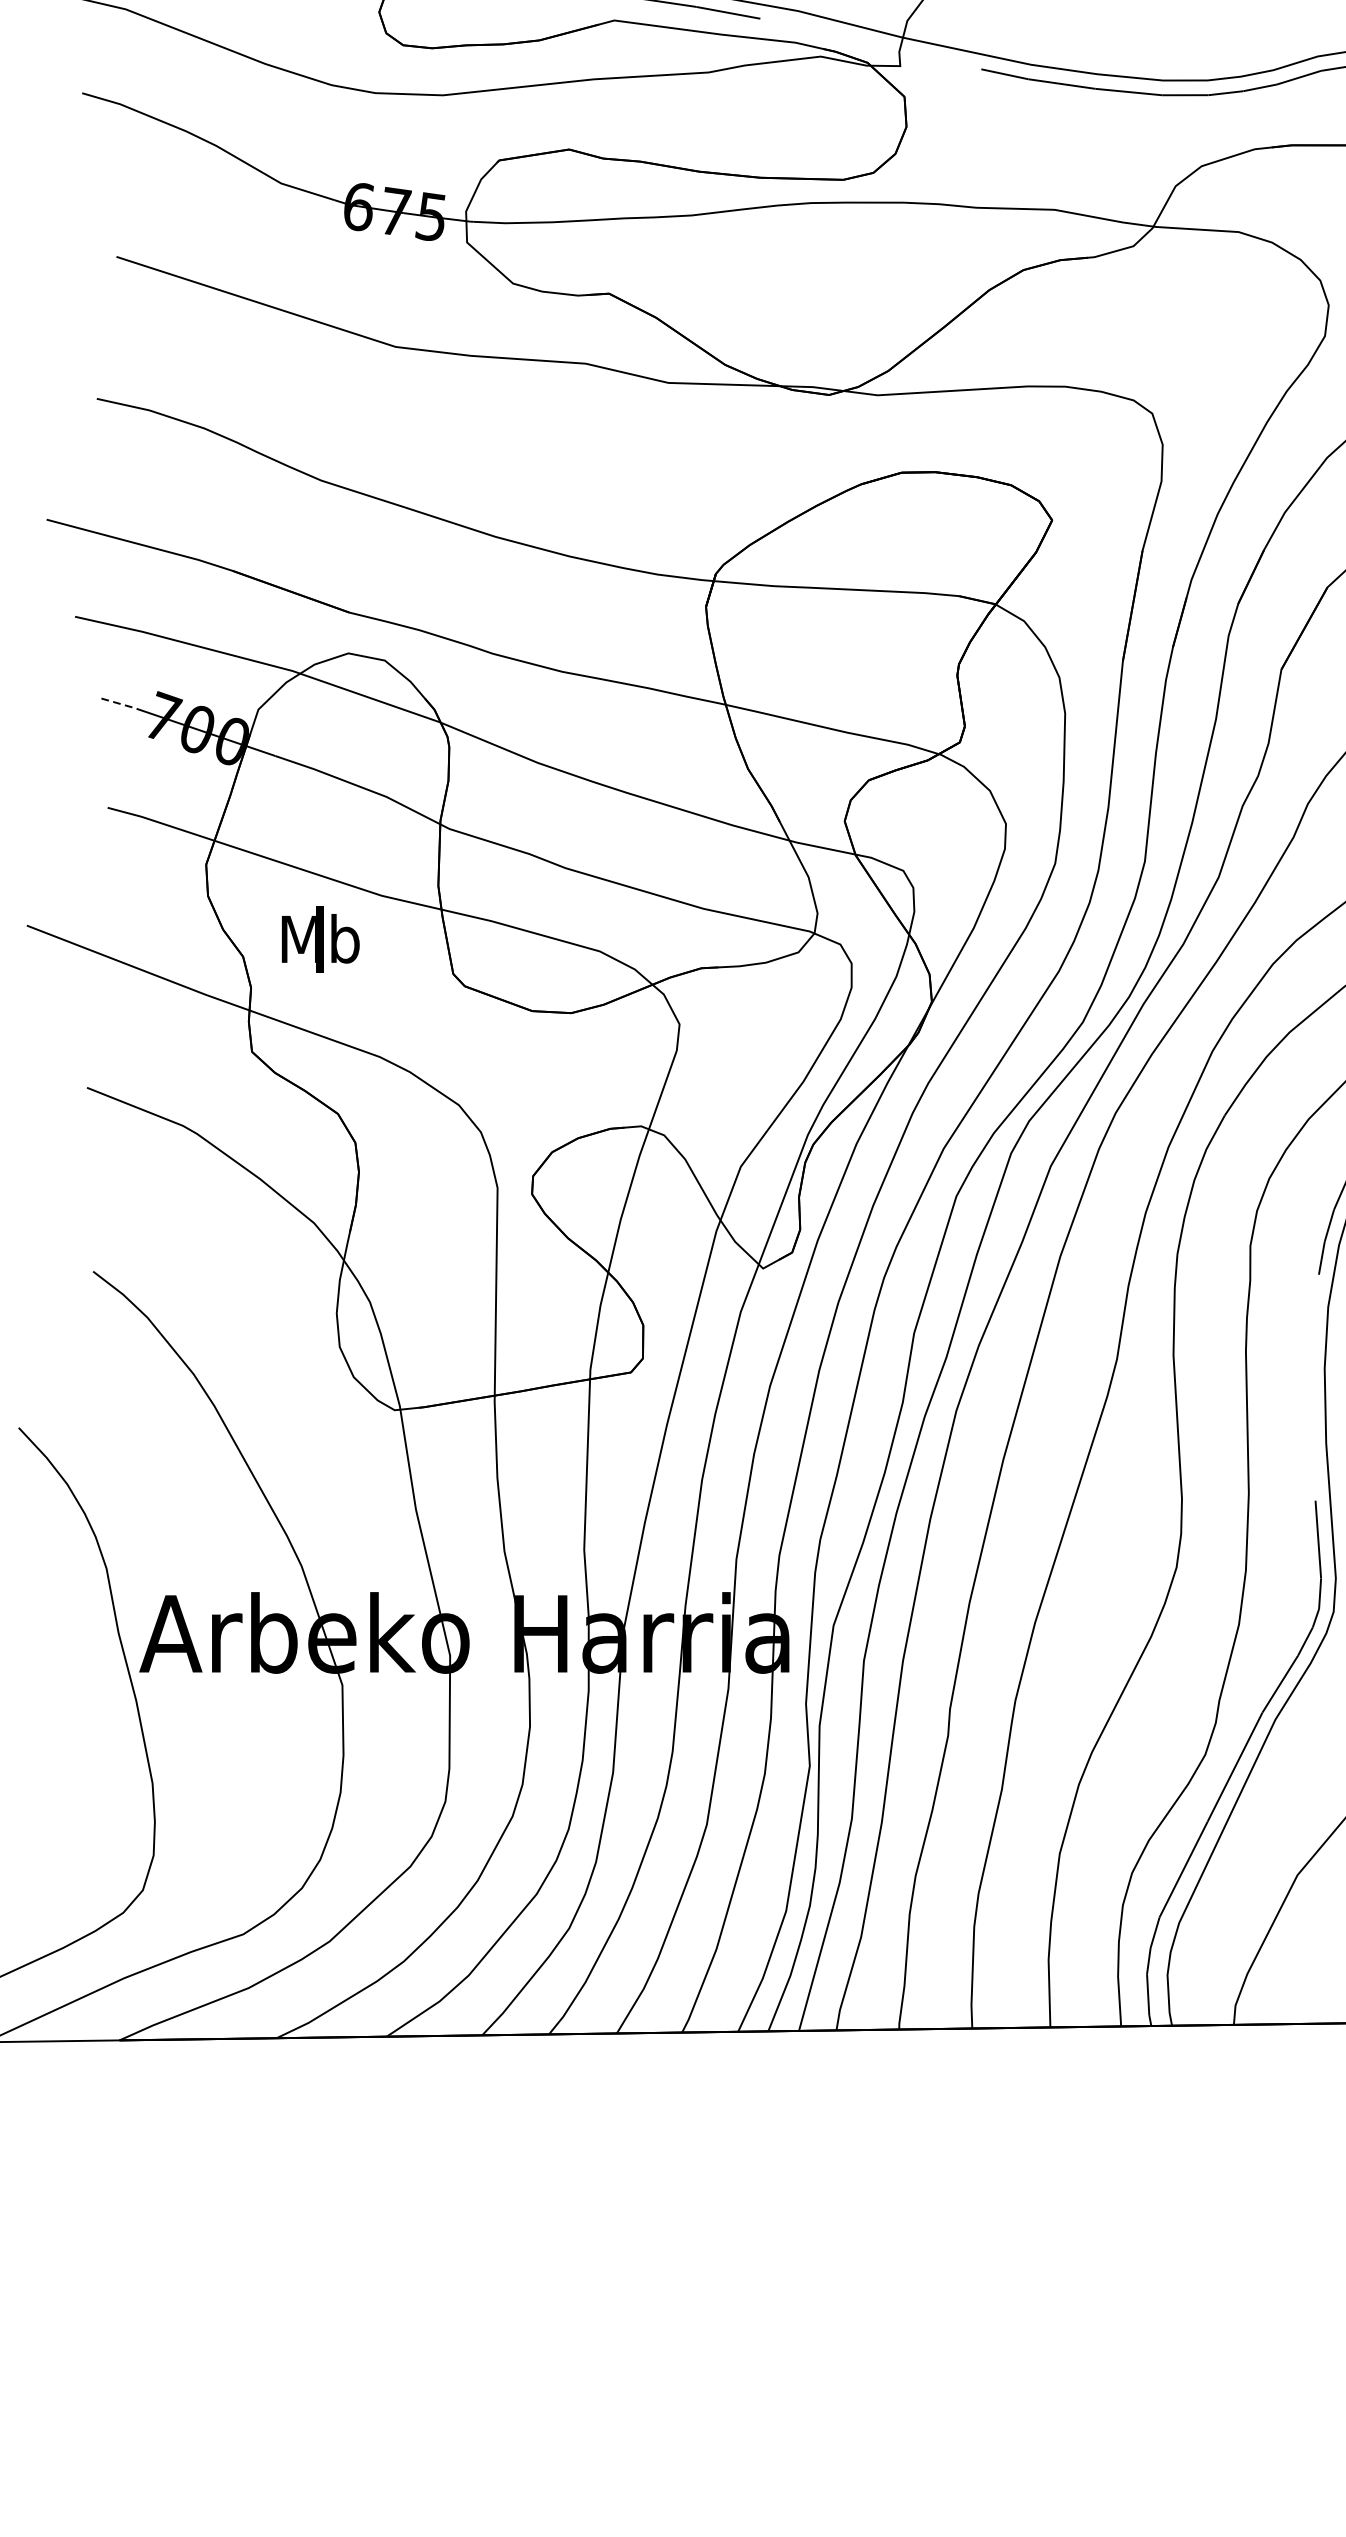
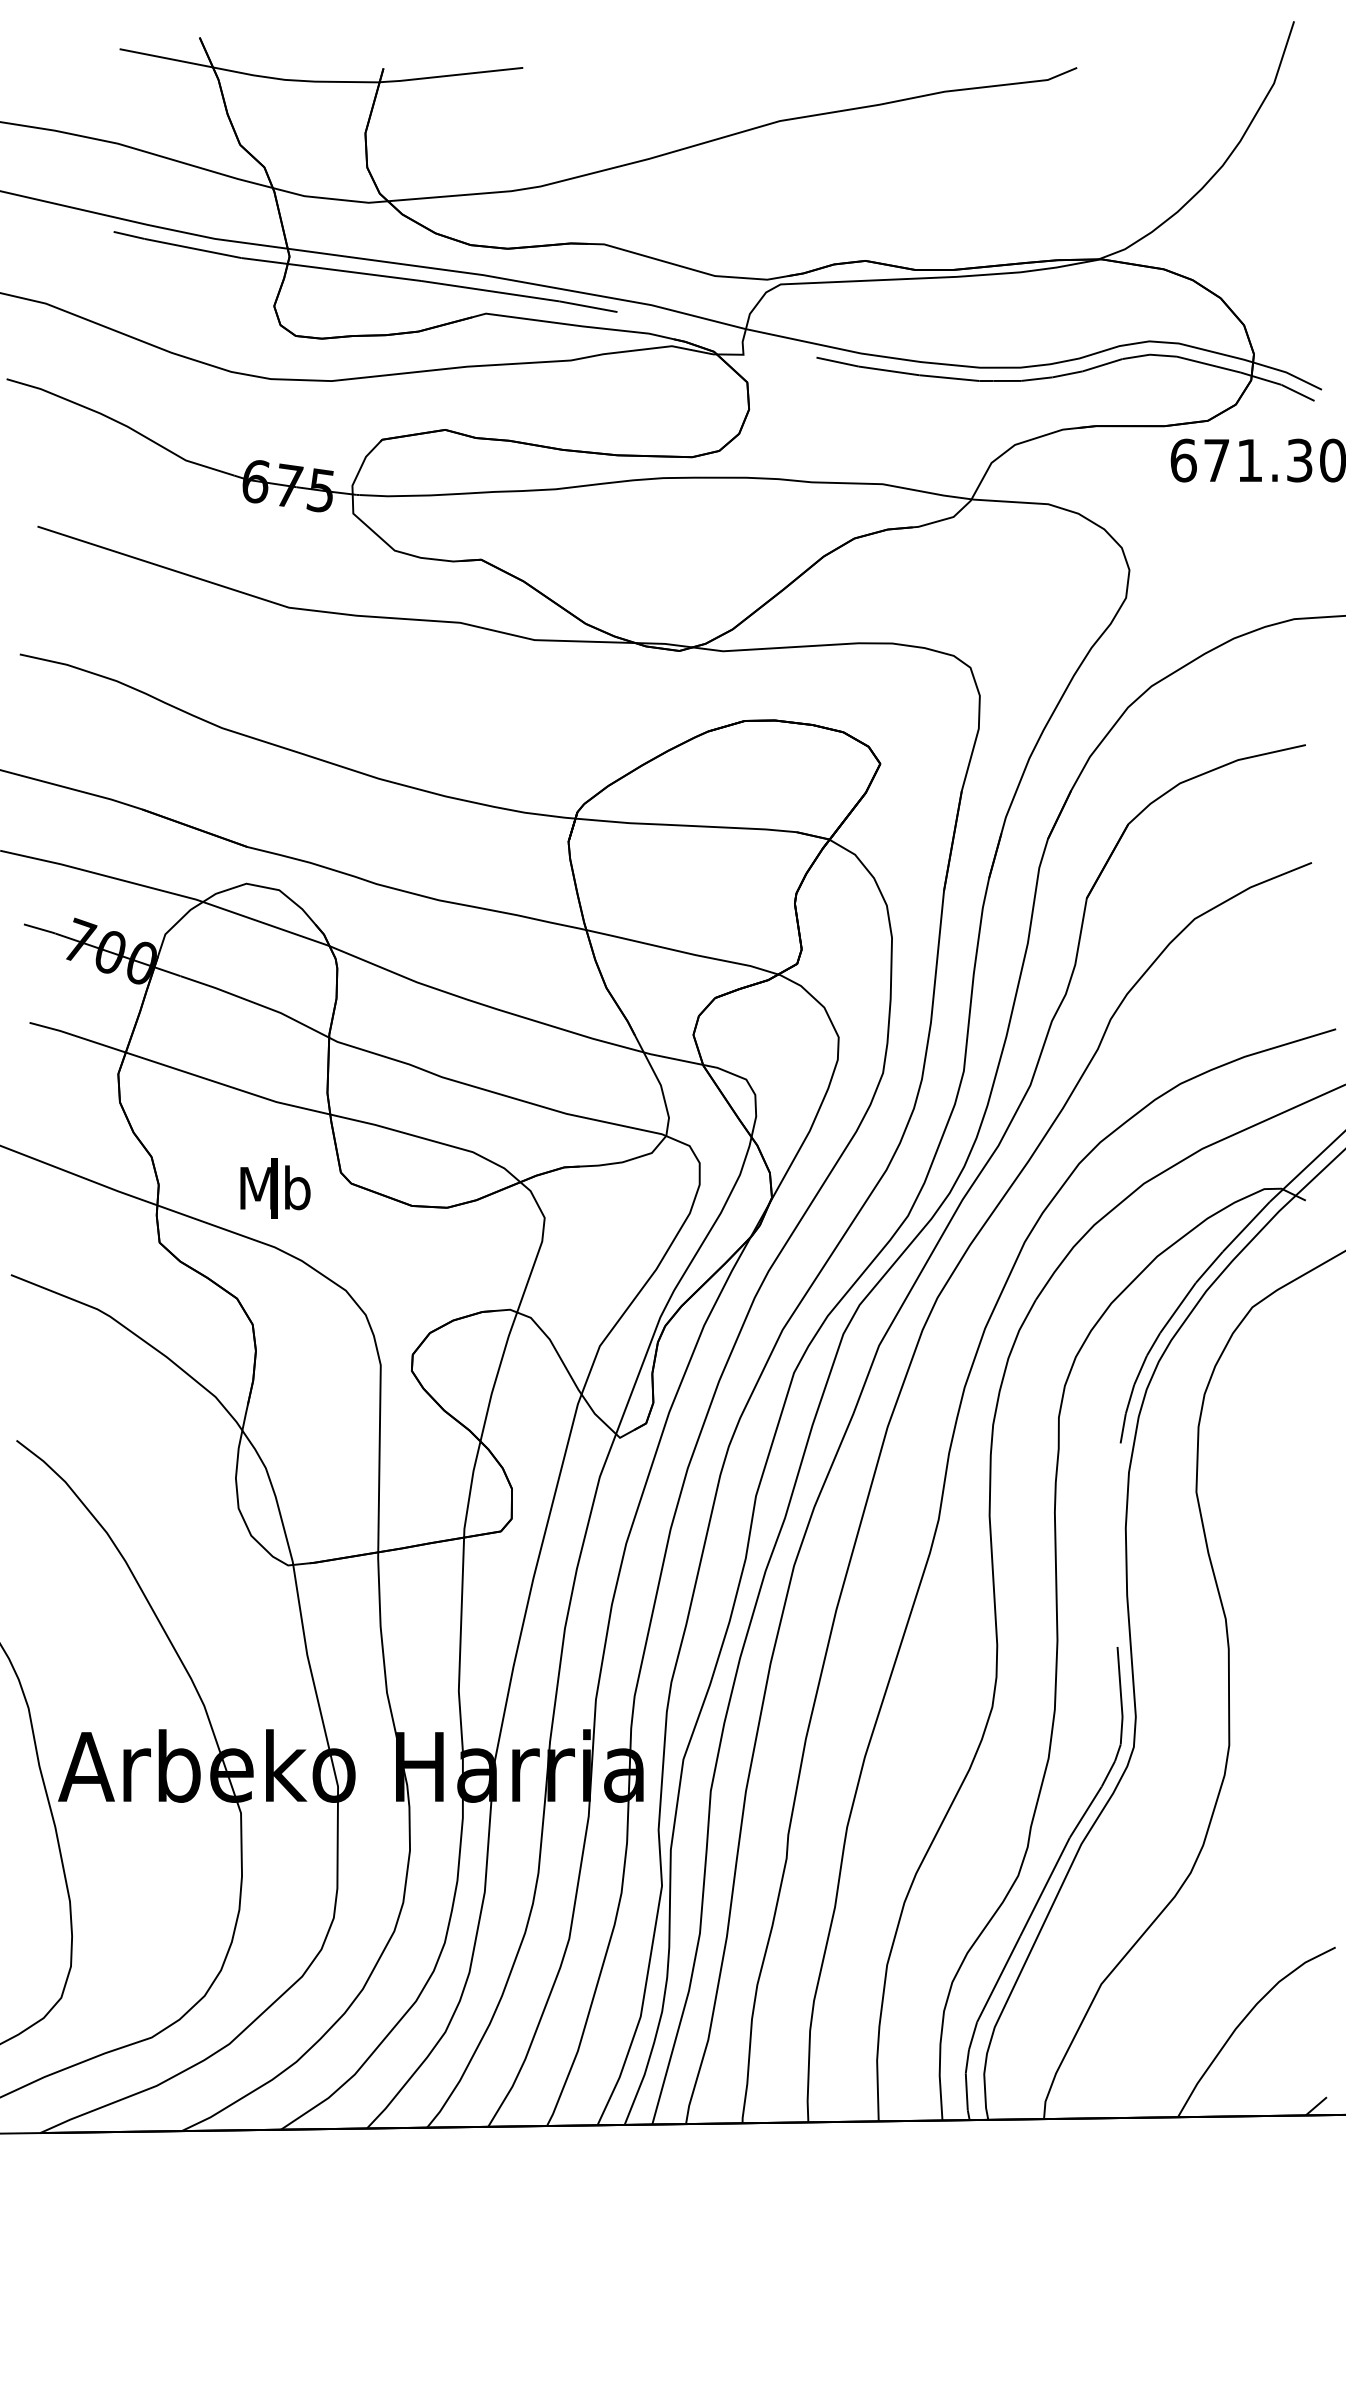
line: (119, 704) -> (40, 929), dashed -> solid
text: (320, 939) -> (275, 1188), moved

